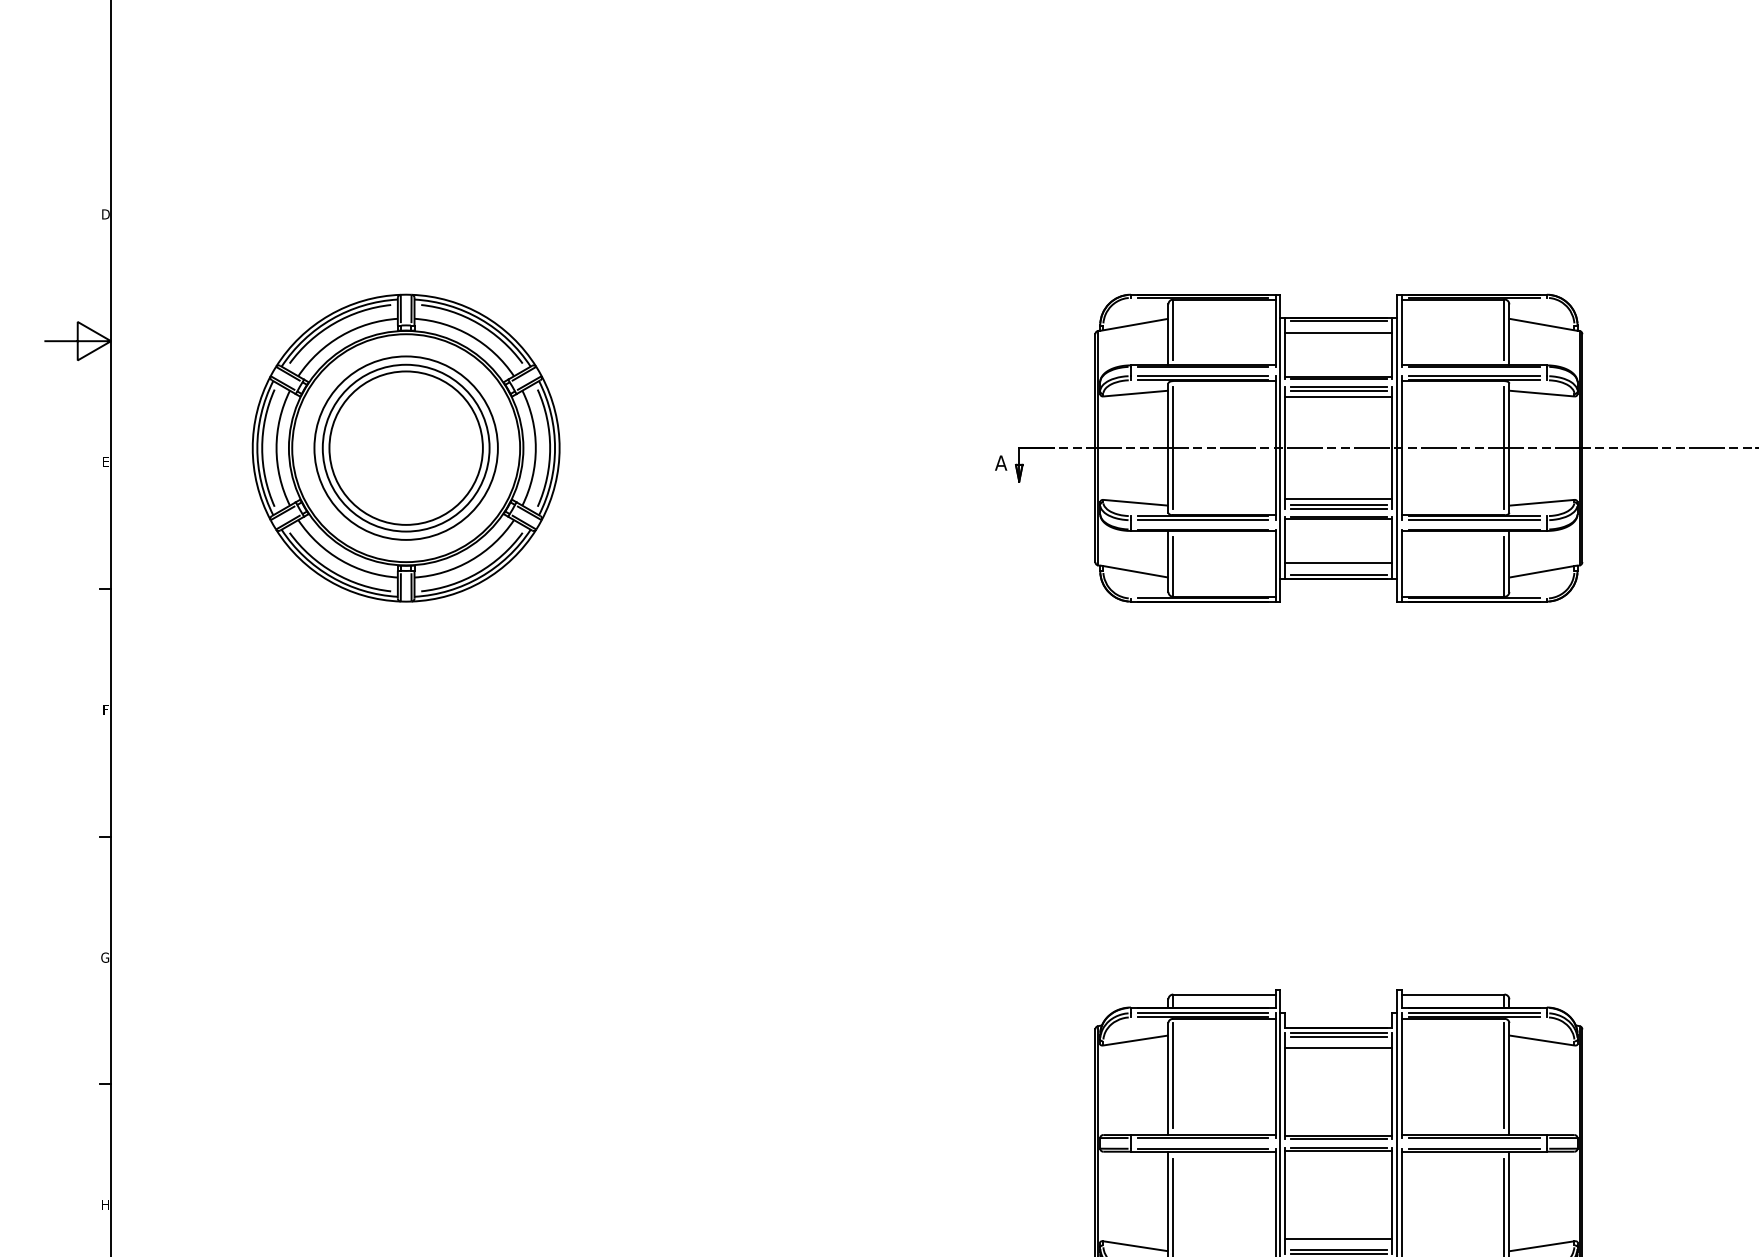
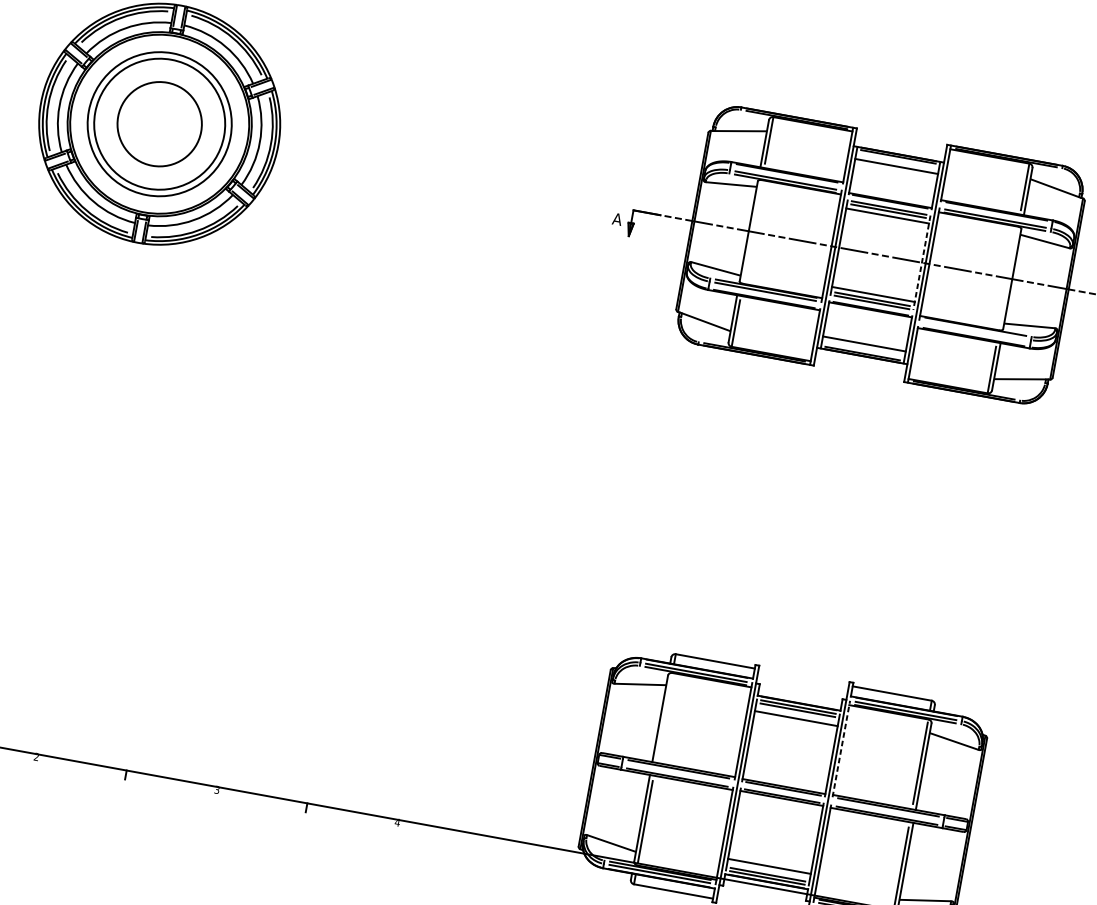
circle: (405, 447) -> (159, 123), size x0.7
line: (1173, 447) -> (752, 231), removed
line: (1504, 447) -> (1008, 277), removed
line: (1392, 448) -> (921, 263), solid -> dashed
line: (1474, 520) -> (975, 330), removed
line: (1173, 1075) -> (664, 716), removed
line: (1402, 1075) -> (841, 748), solid -> dashed

